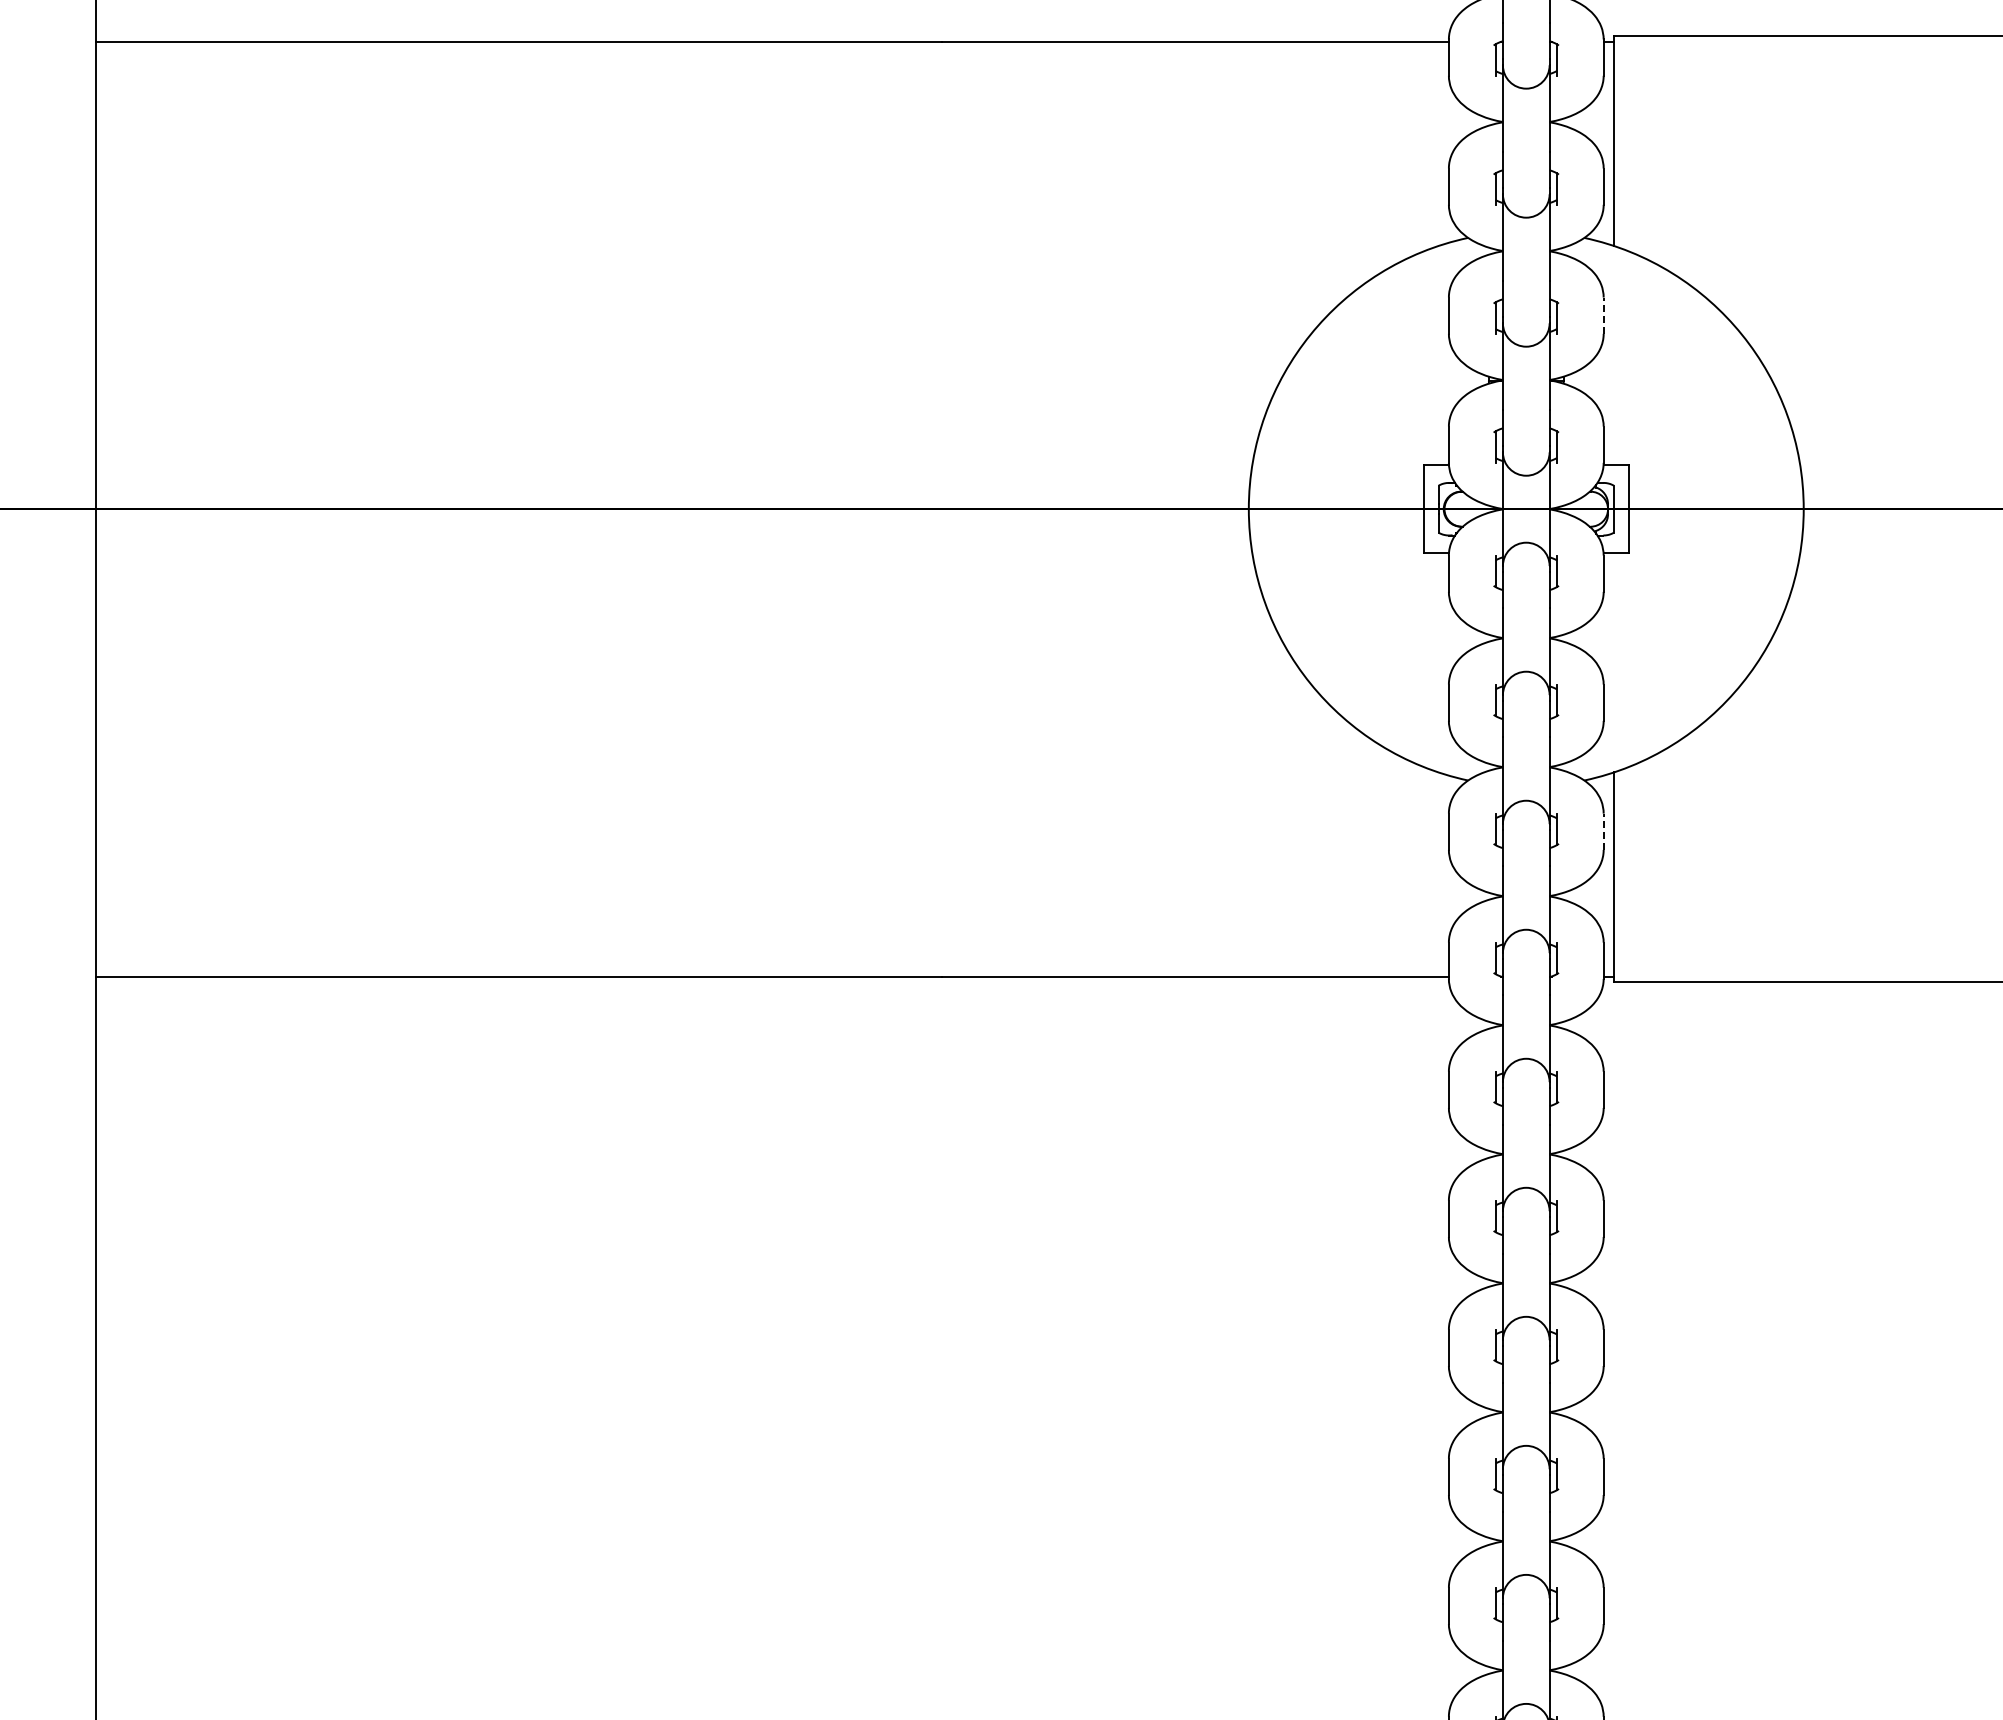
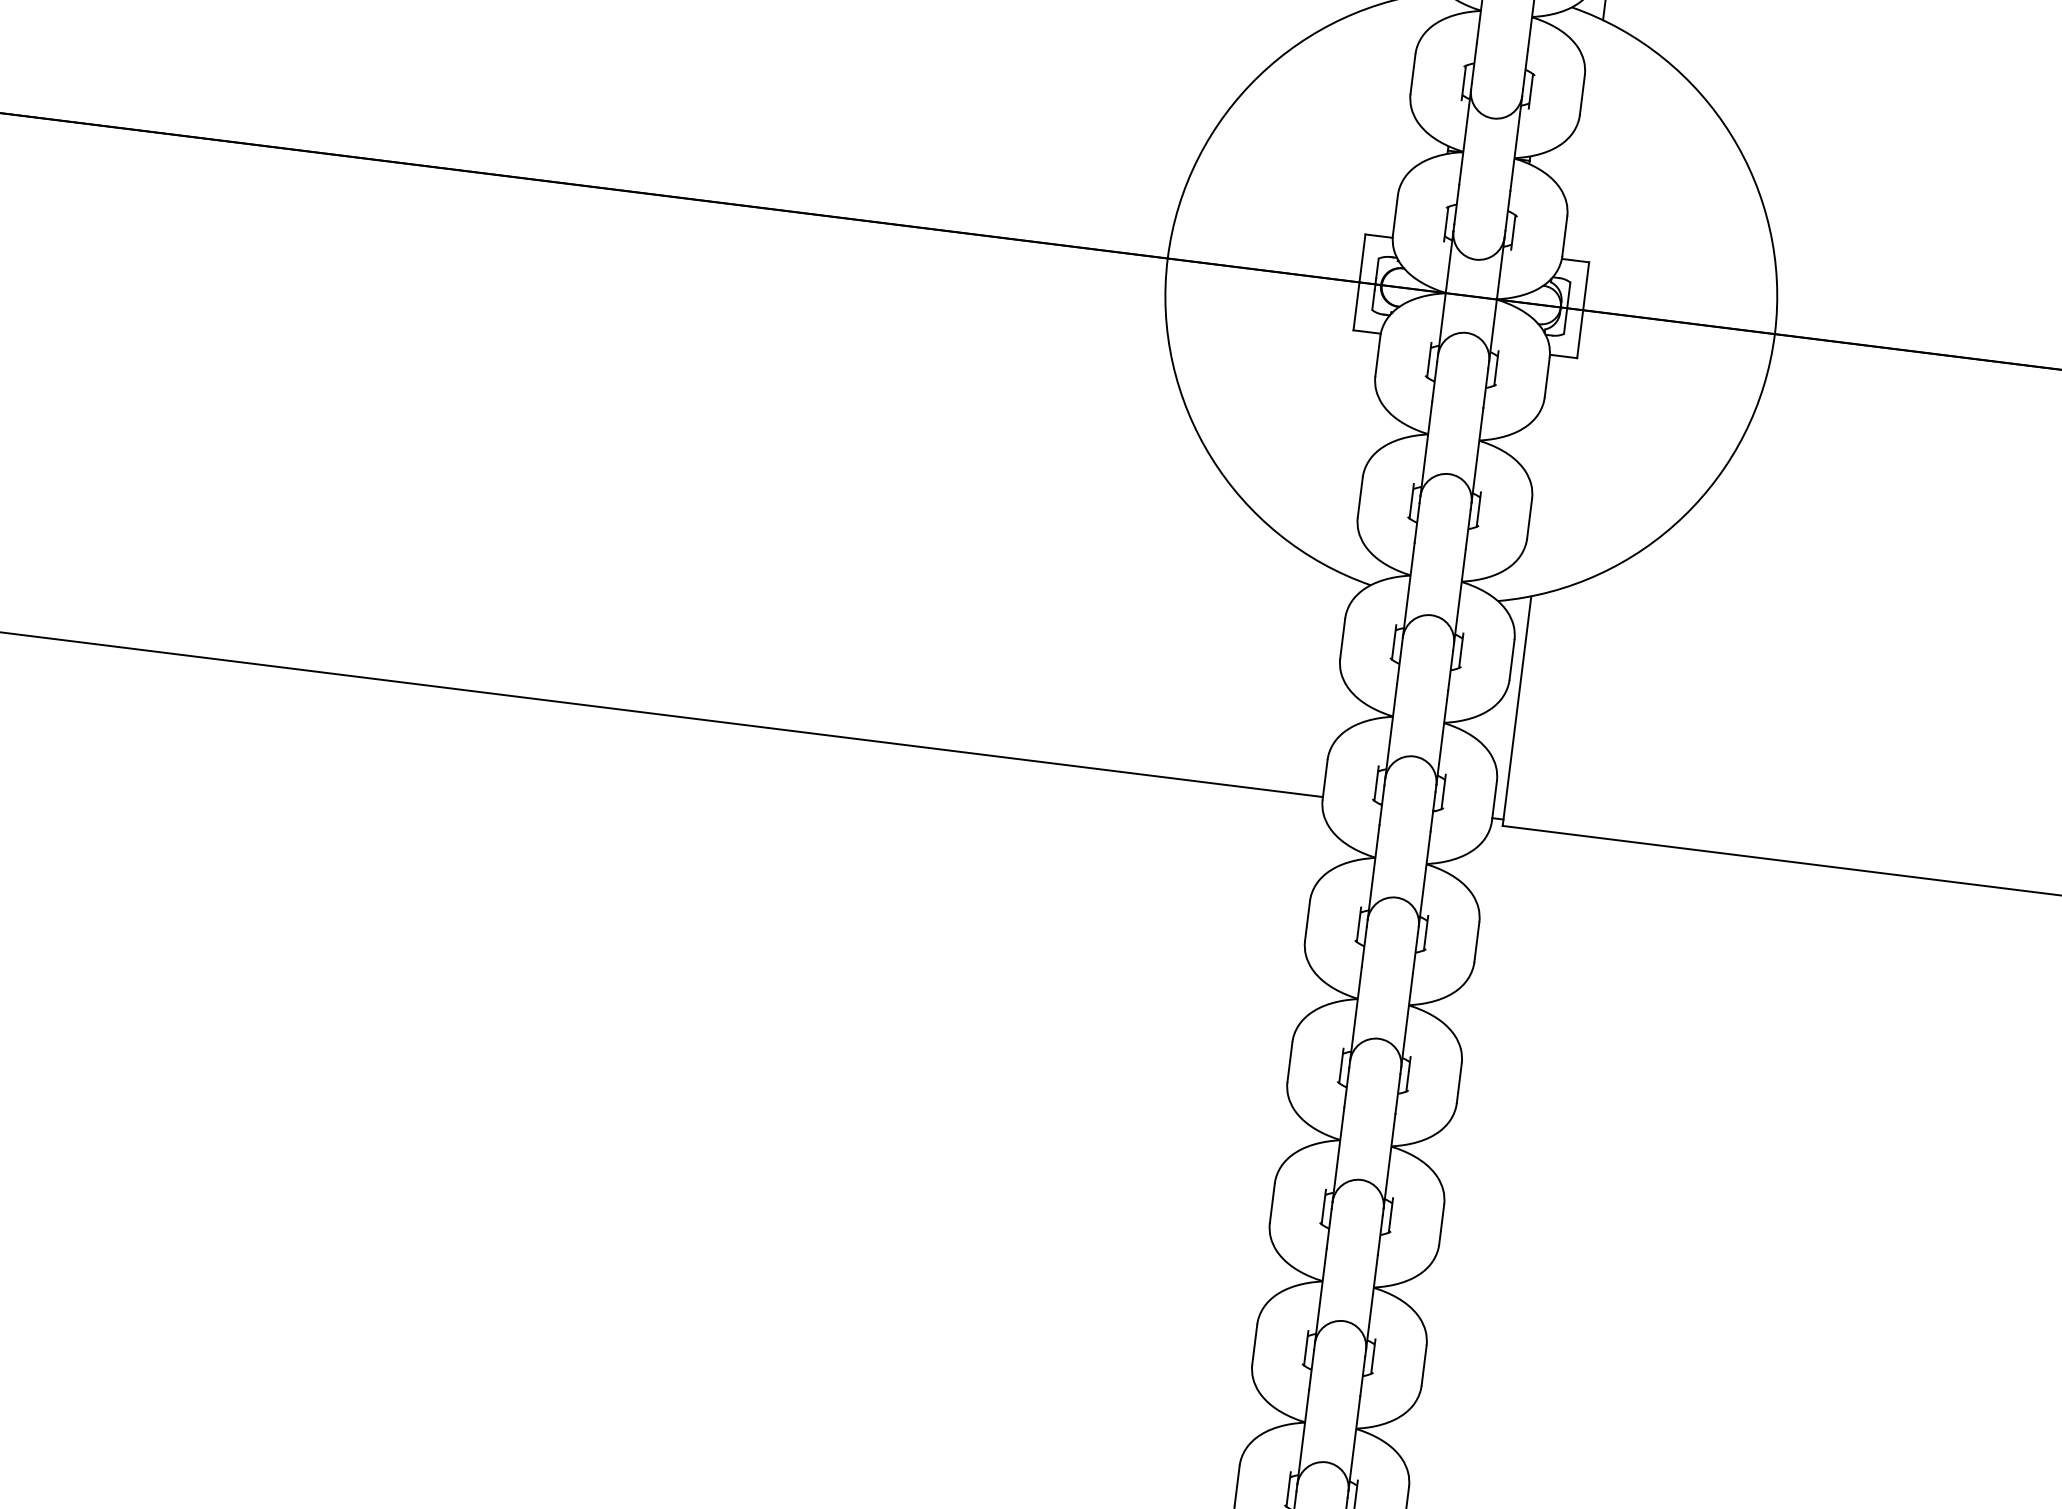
line: (1603, 315) -> (1582, 94), dashed -> solid
line: (1603, 831) -> (1511, 659), dashed -> solid

